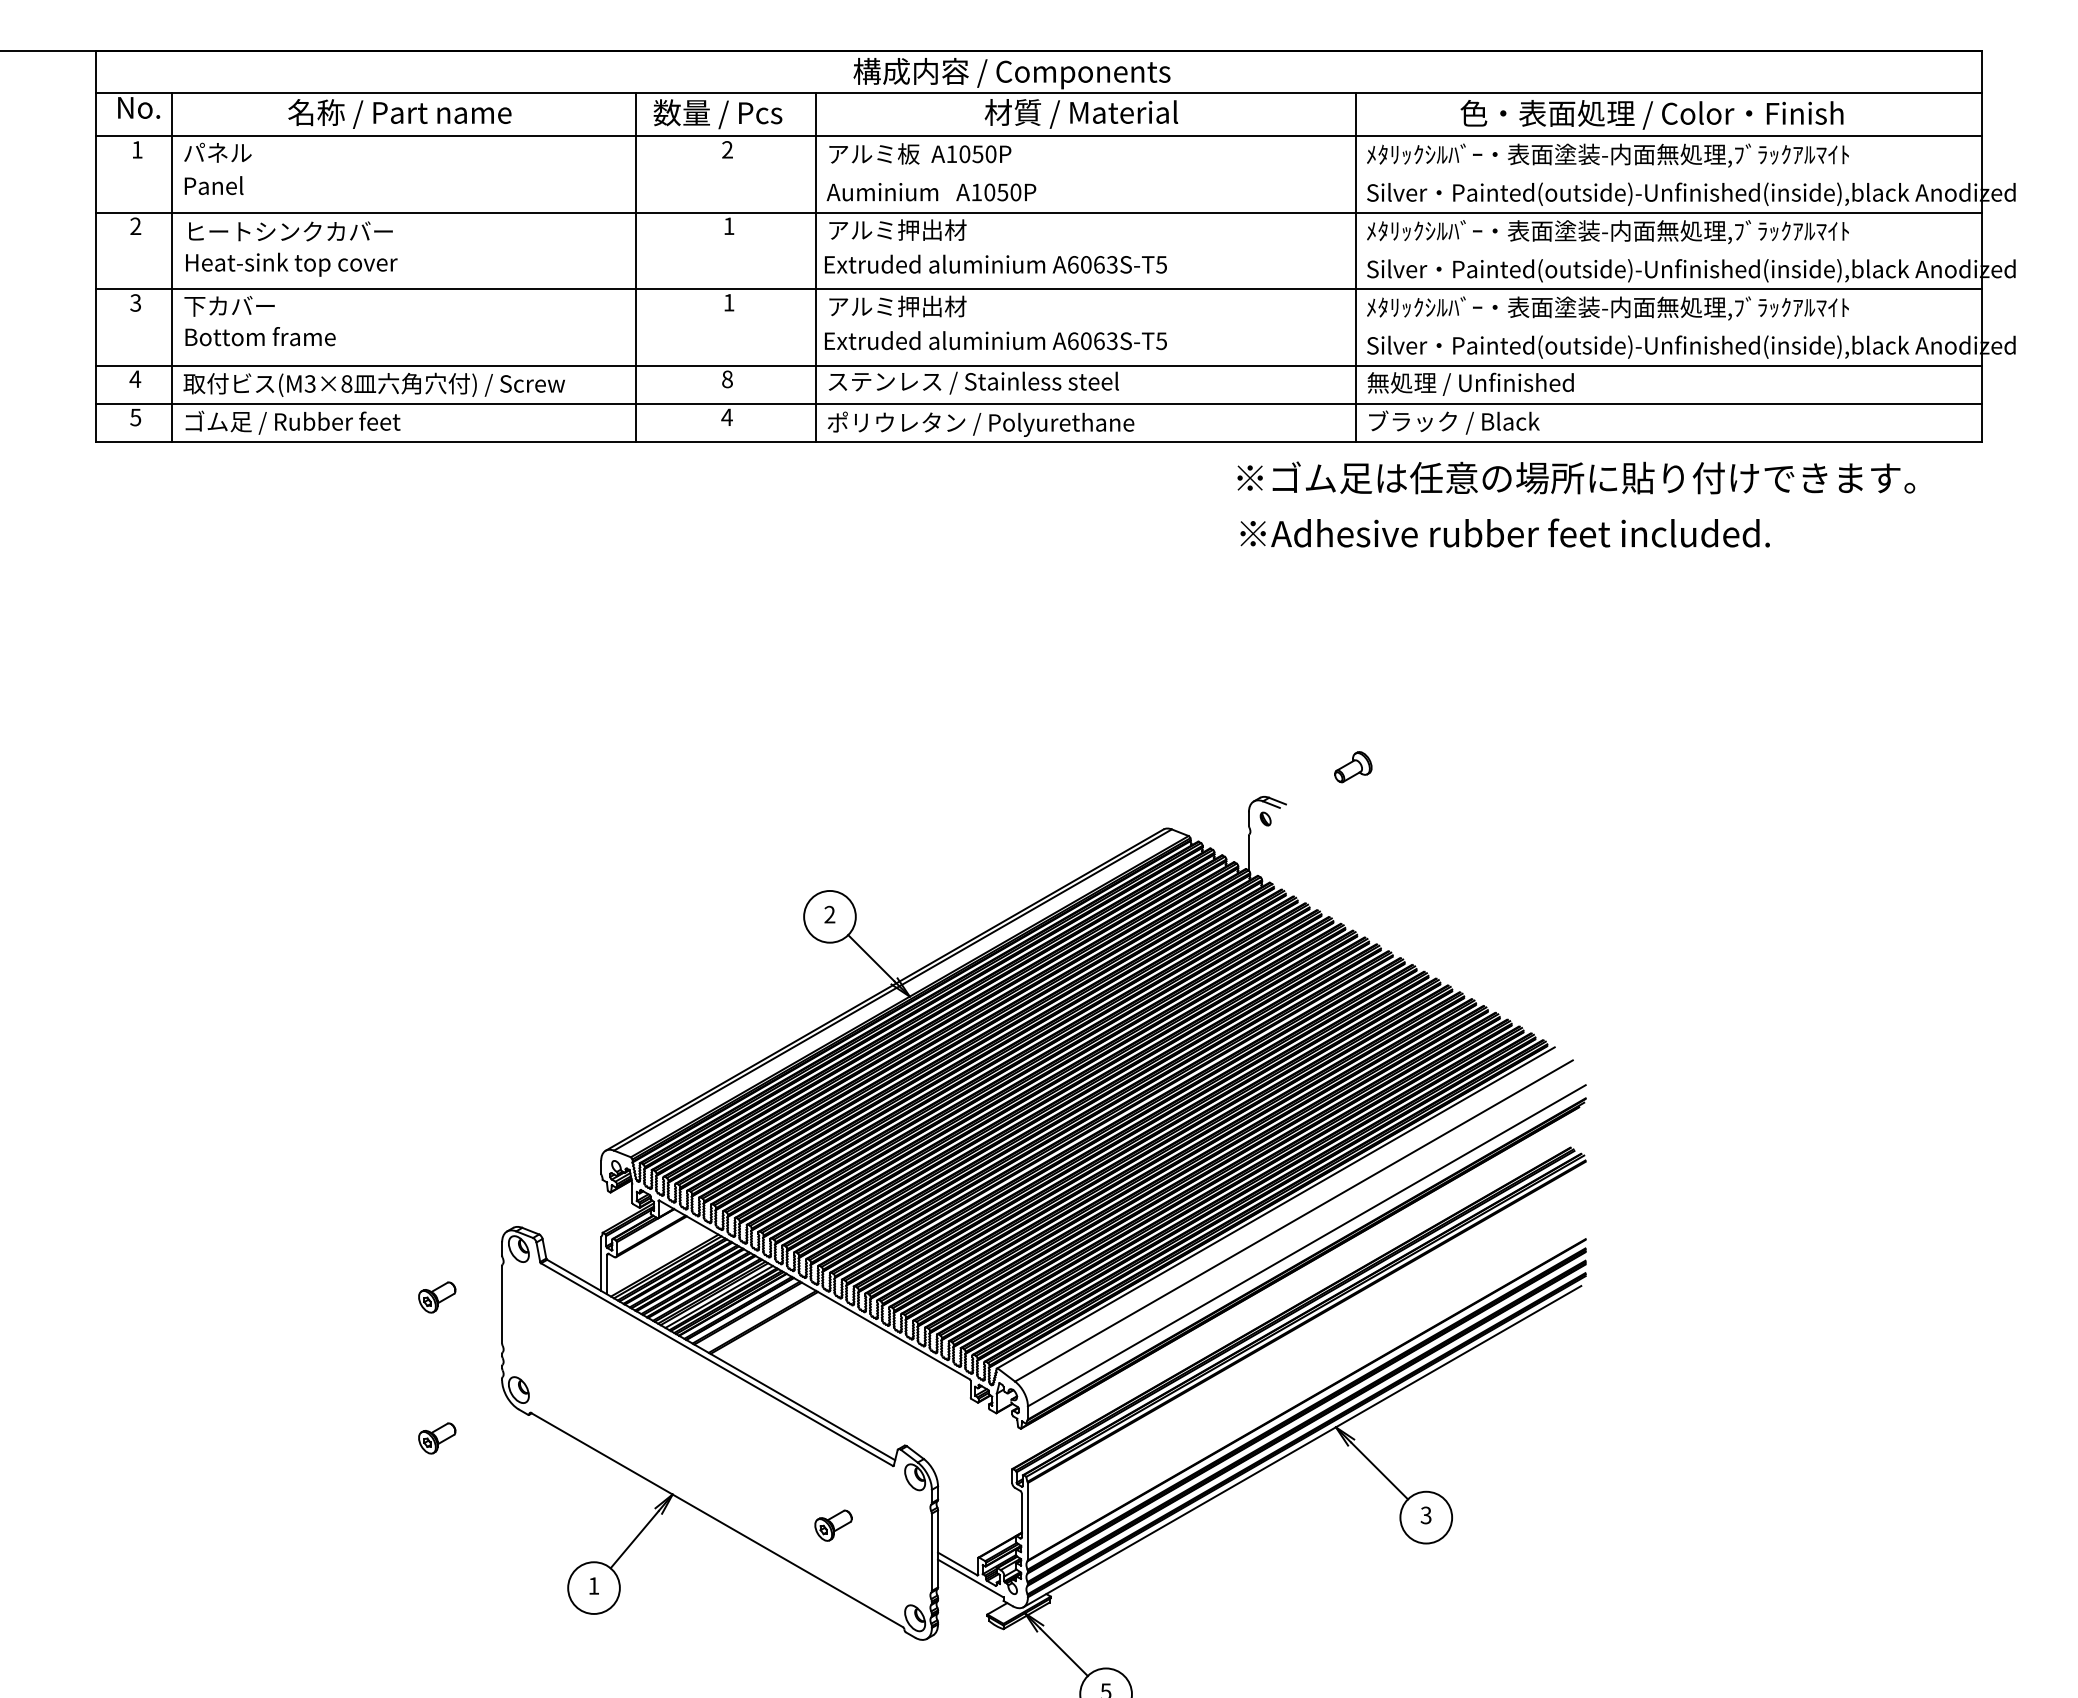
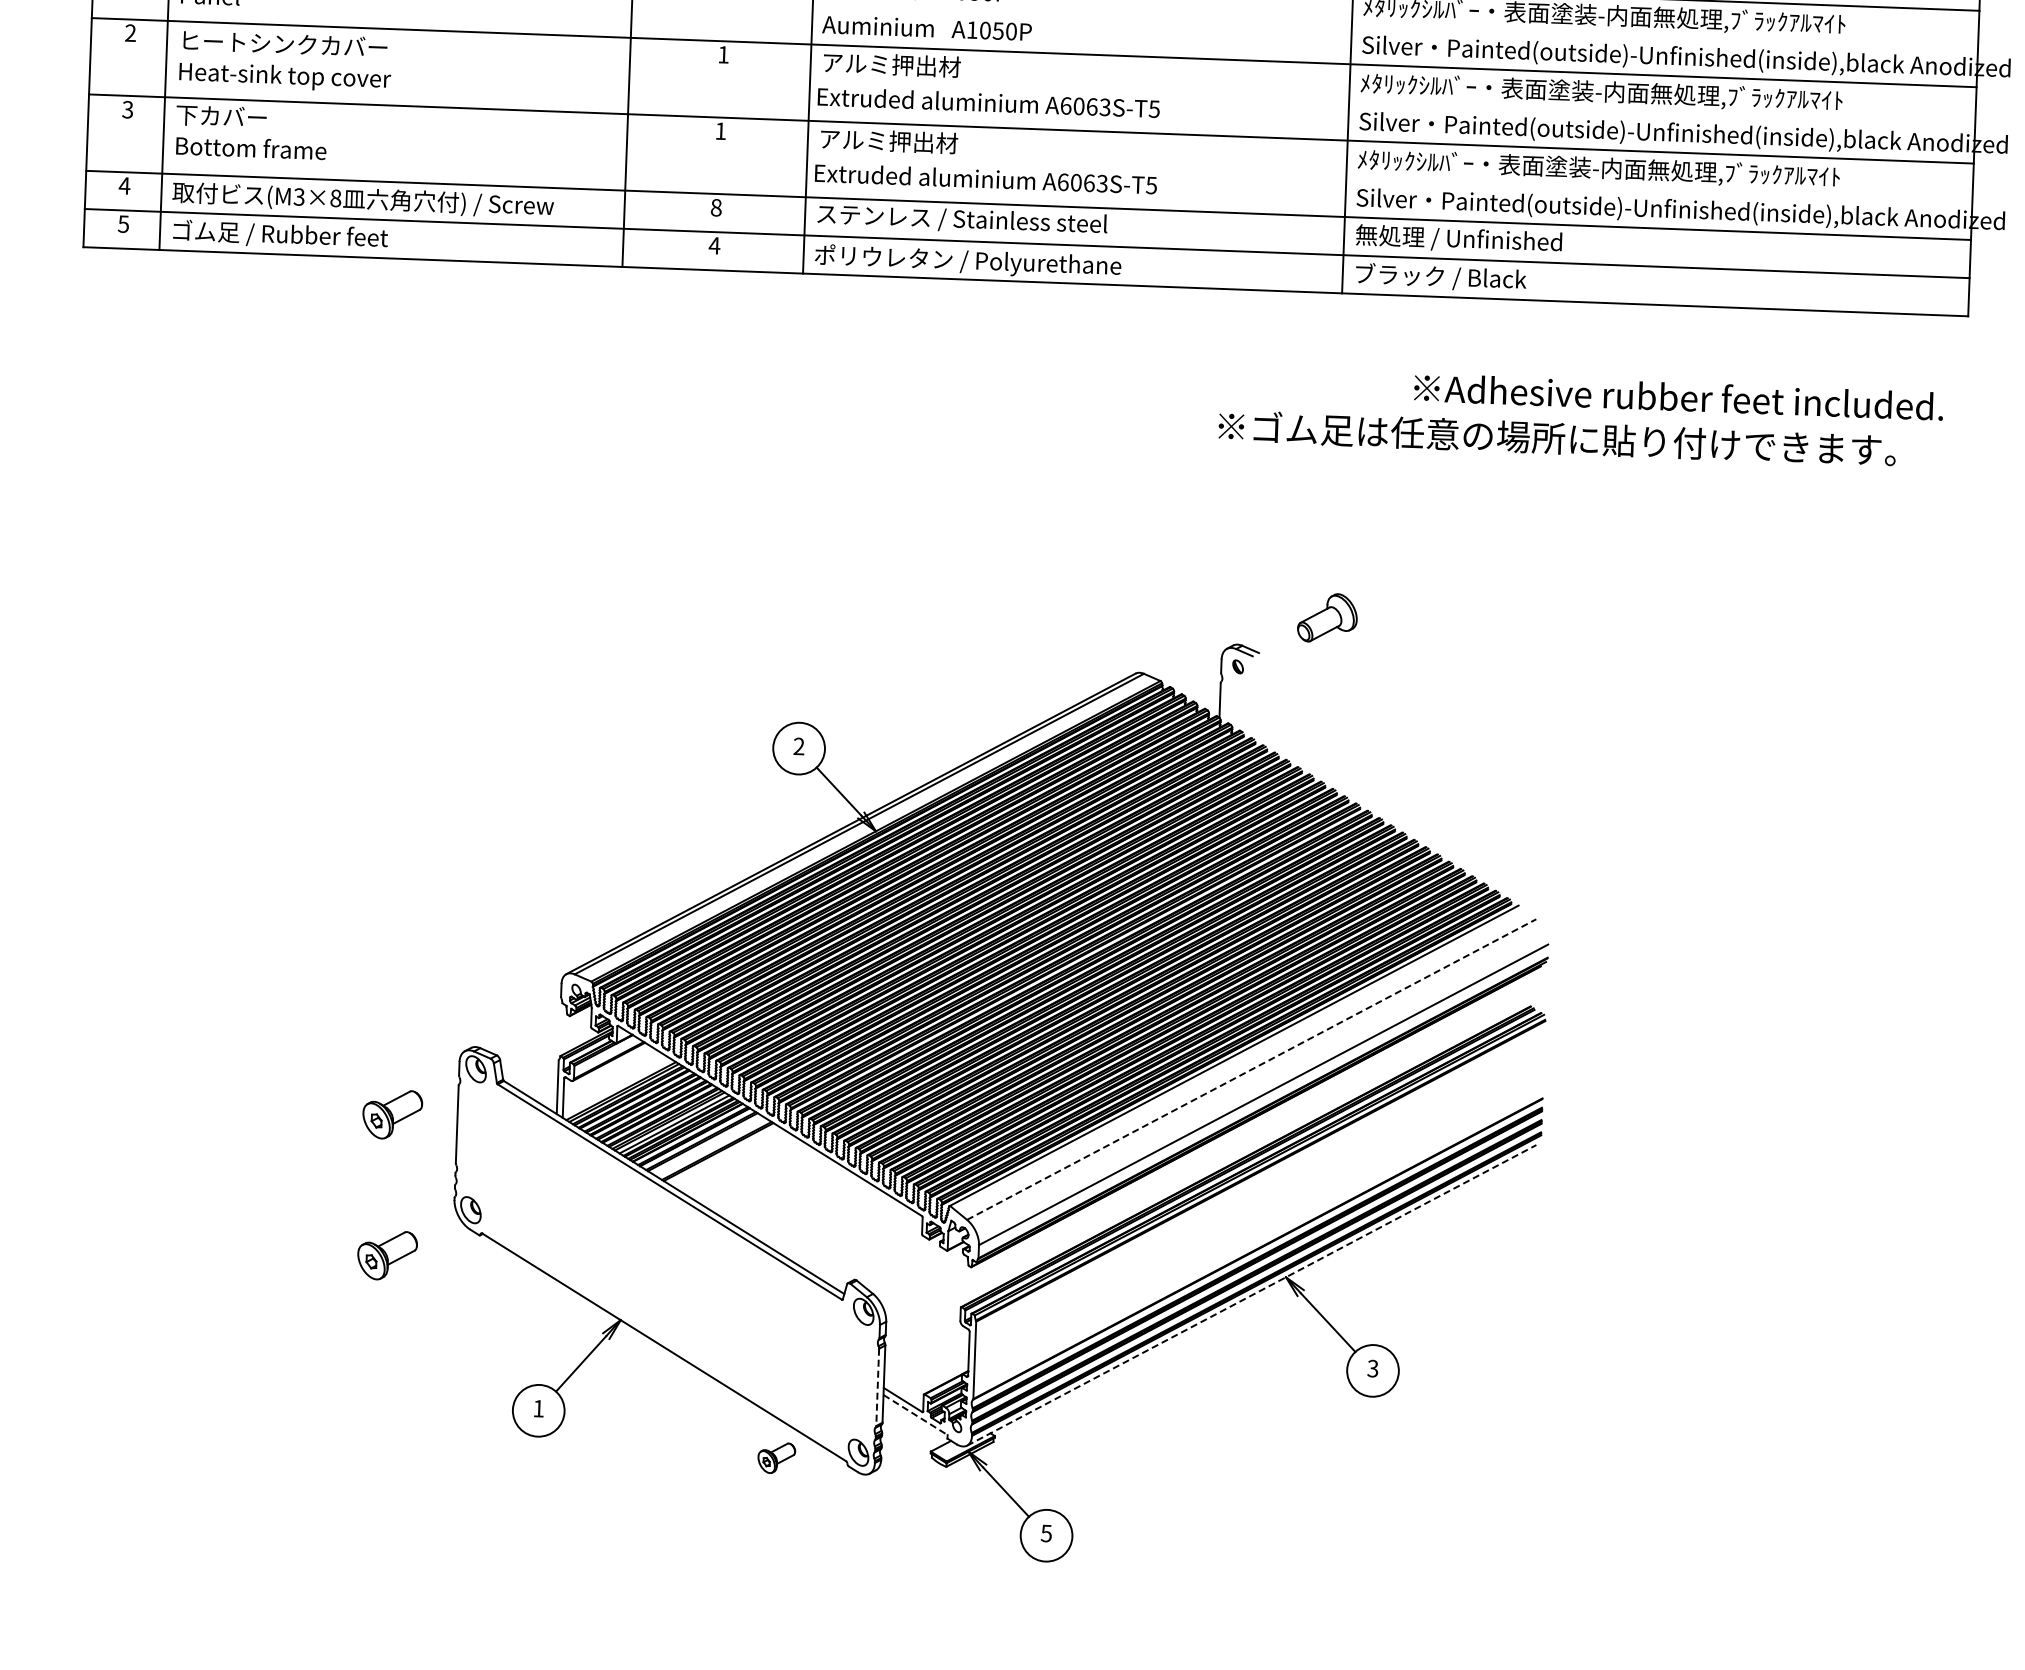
text: (1576, 477) -> (1557, 437), moved
text: (1504, 532) -> (1678, 396), moved
part: (1353, 767) -> (1327, 618), size x1.6
line: (1293, 1220) -> (1251, 1069), solid -> dashed
part: (437, 1297) -> (392, 1114), size x1.6
part: (437, 1438) -> (387, 1255), size x1.6
line: (1302, 1446) -> (1251, 1295), solid -> dashed
part: (833, 1525) -> (776, 1457), moved
line: (931, 1552) -> (877, 1387), solid -> dashed
line: (970, 1578) -> (915, 1415), solid -> dashed

